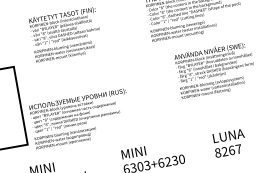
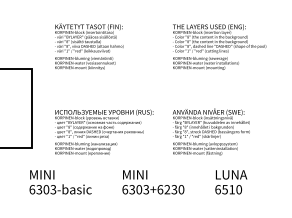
text: (214, 69) -> (210, 131), moved
text: (81, 119) -> (104, 132), moved
text: (228, 150) -> (228, 189), 8267 -> 6510

